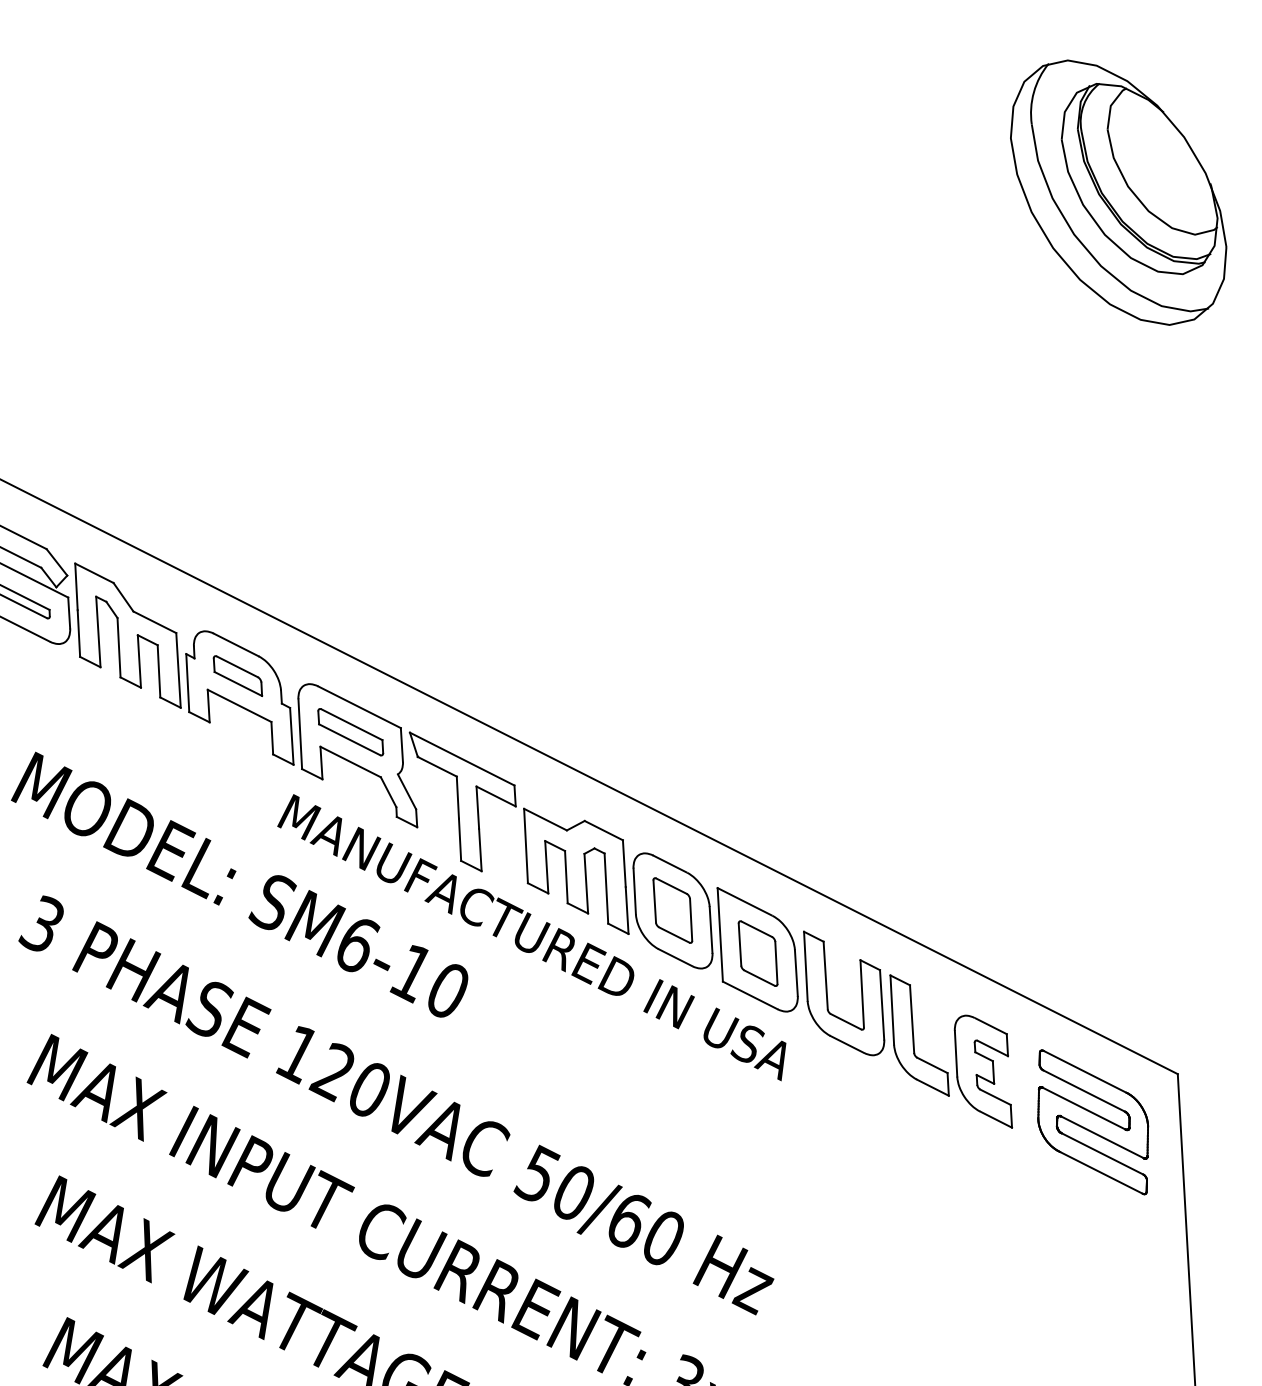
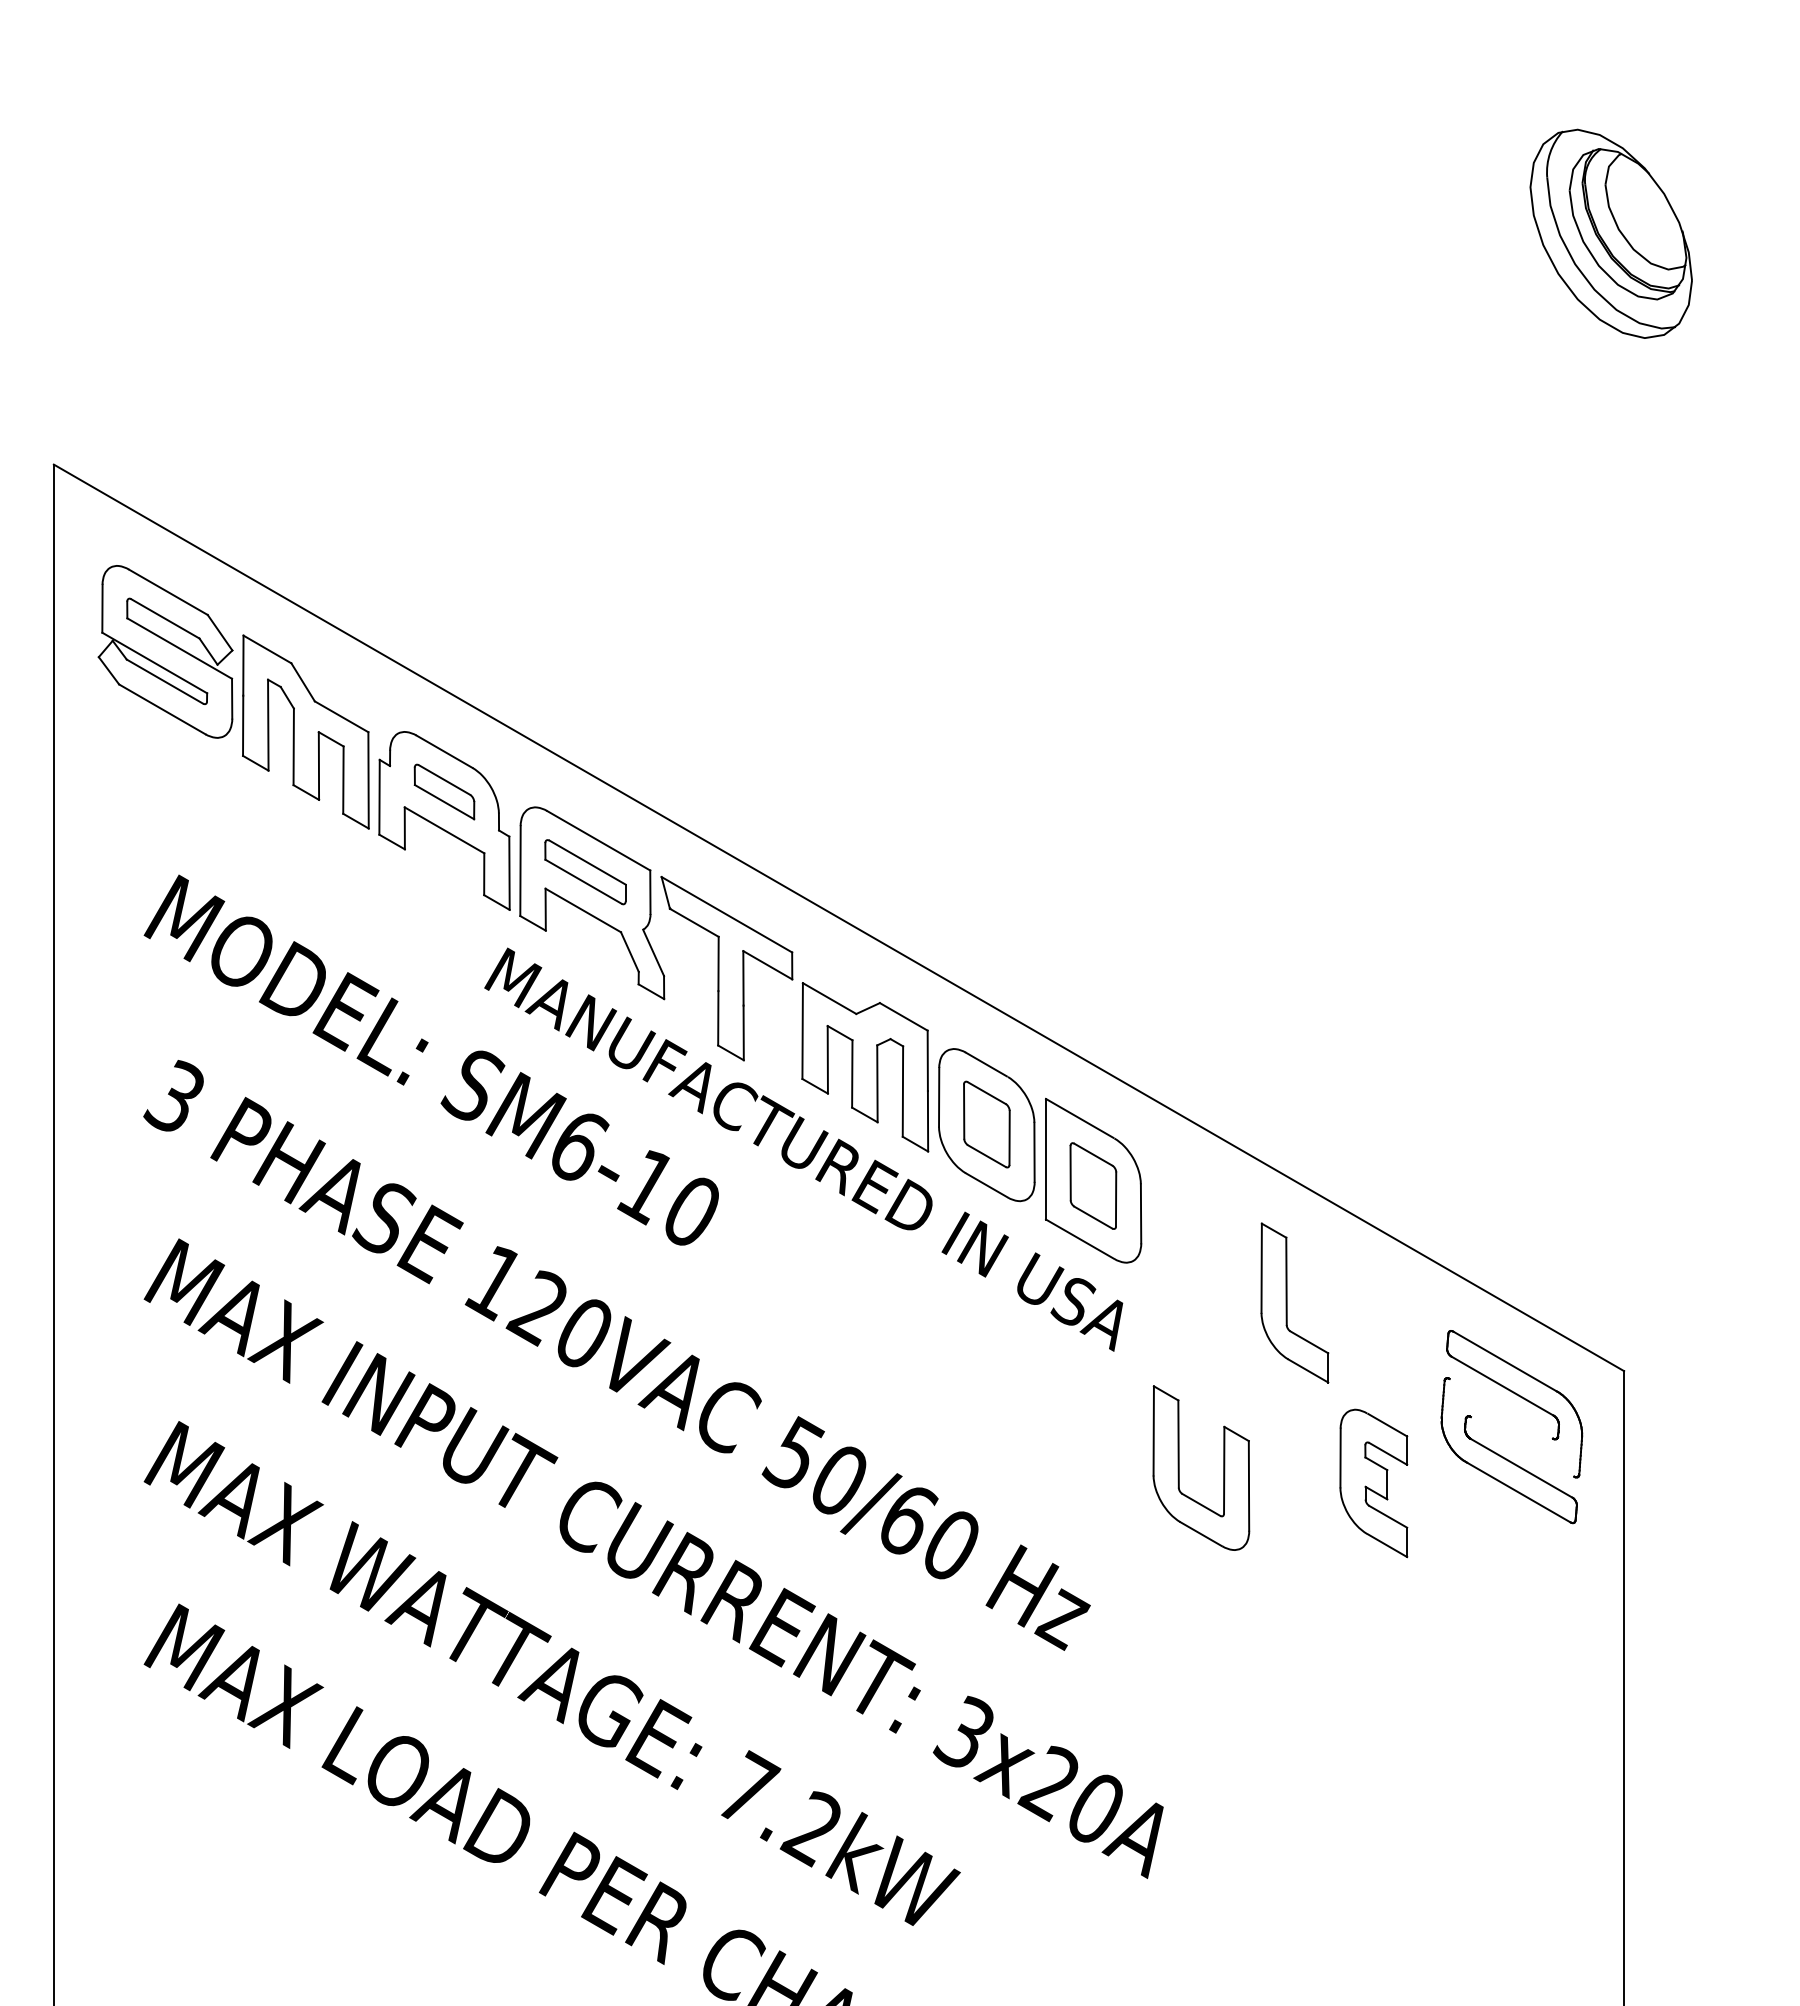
part: (1117, 192) -> (1610, 233), size x0.6
part: (827, 993) -> (1179, 1467), moved
part: (982, 1072) -> (1373, 1483), moved
line: (1083, 1108) -> (1500, 1408), removed
line: (1102, 1136) -> (1522, 1446), removed

